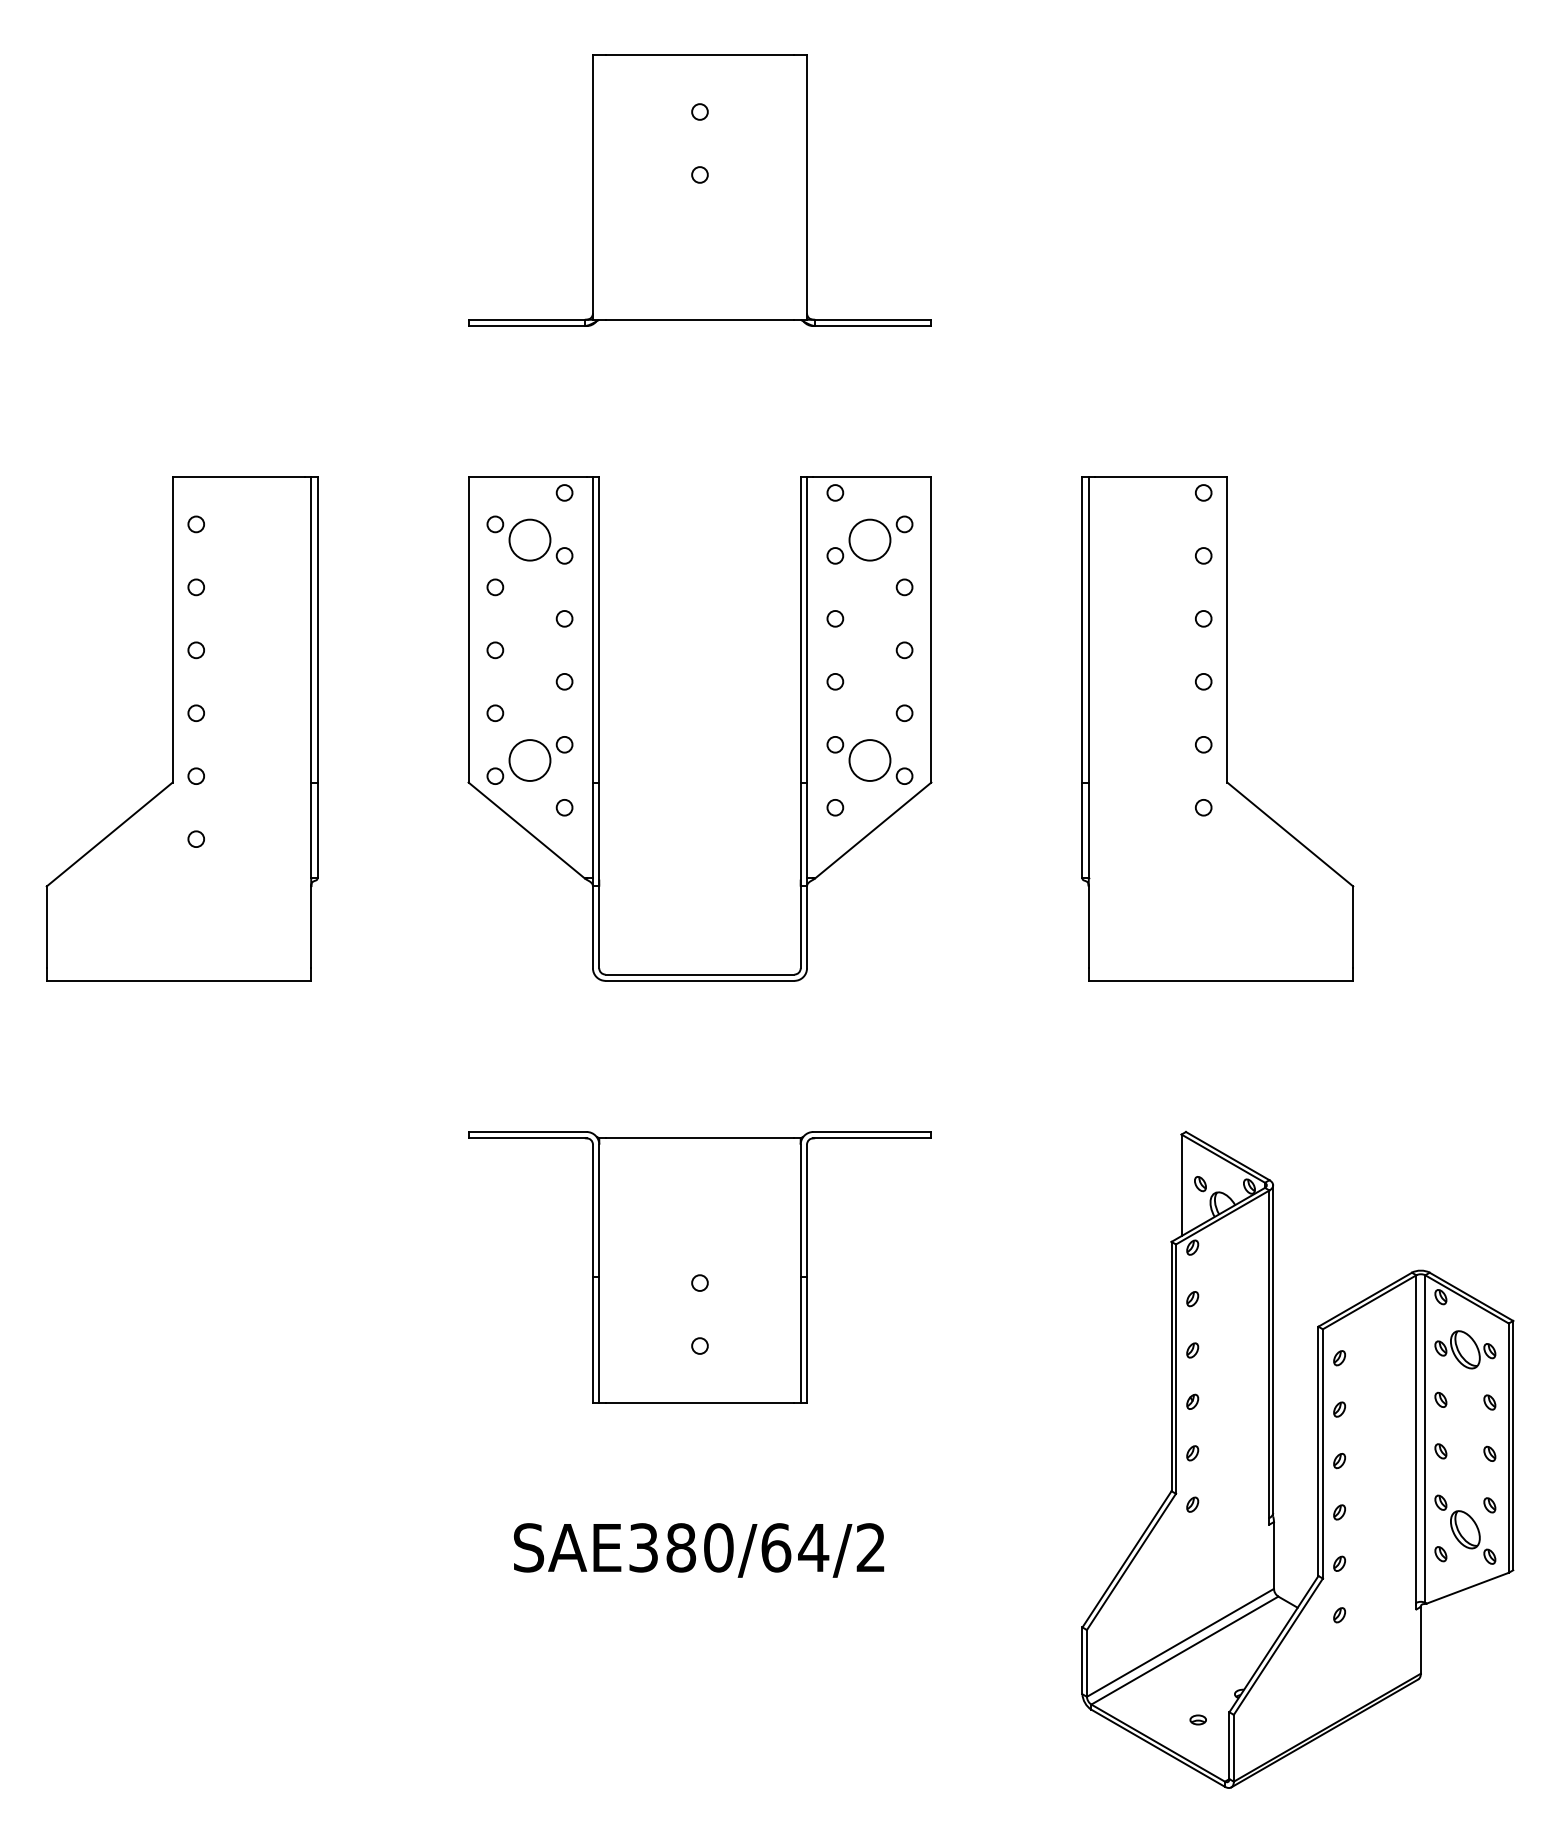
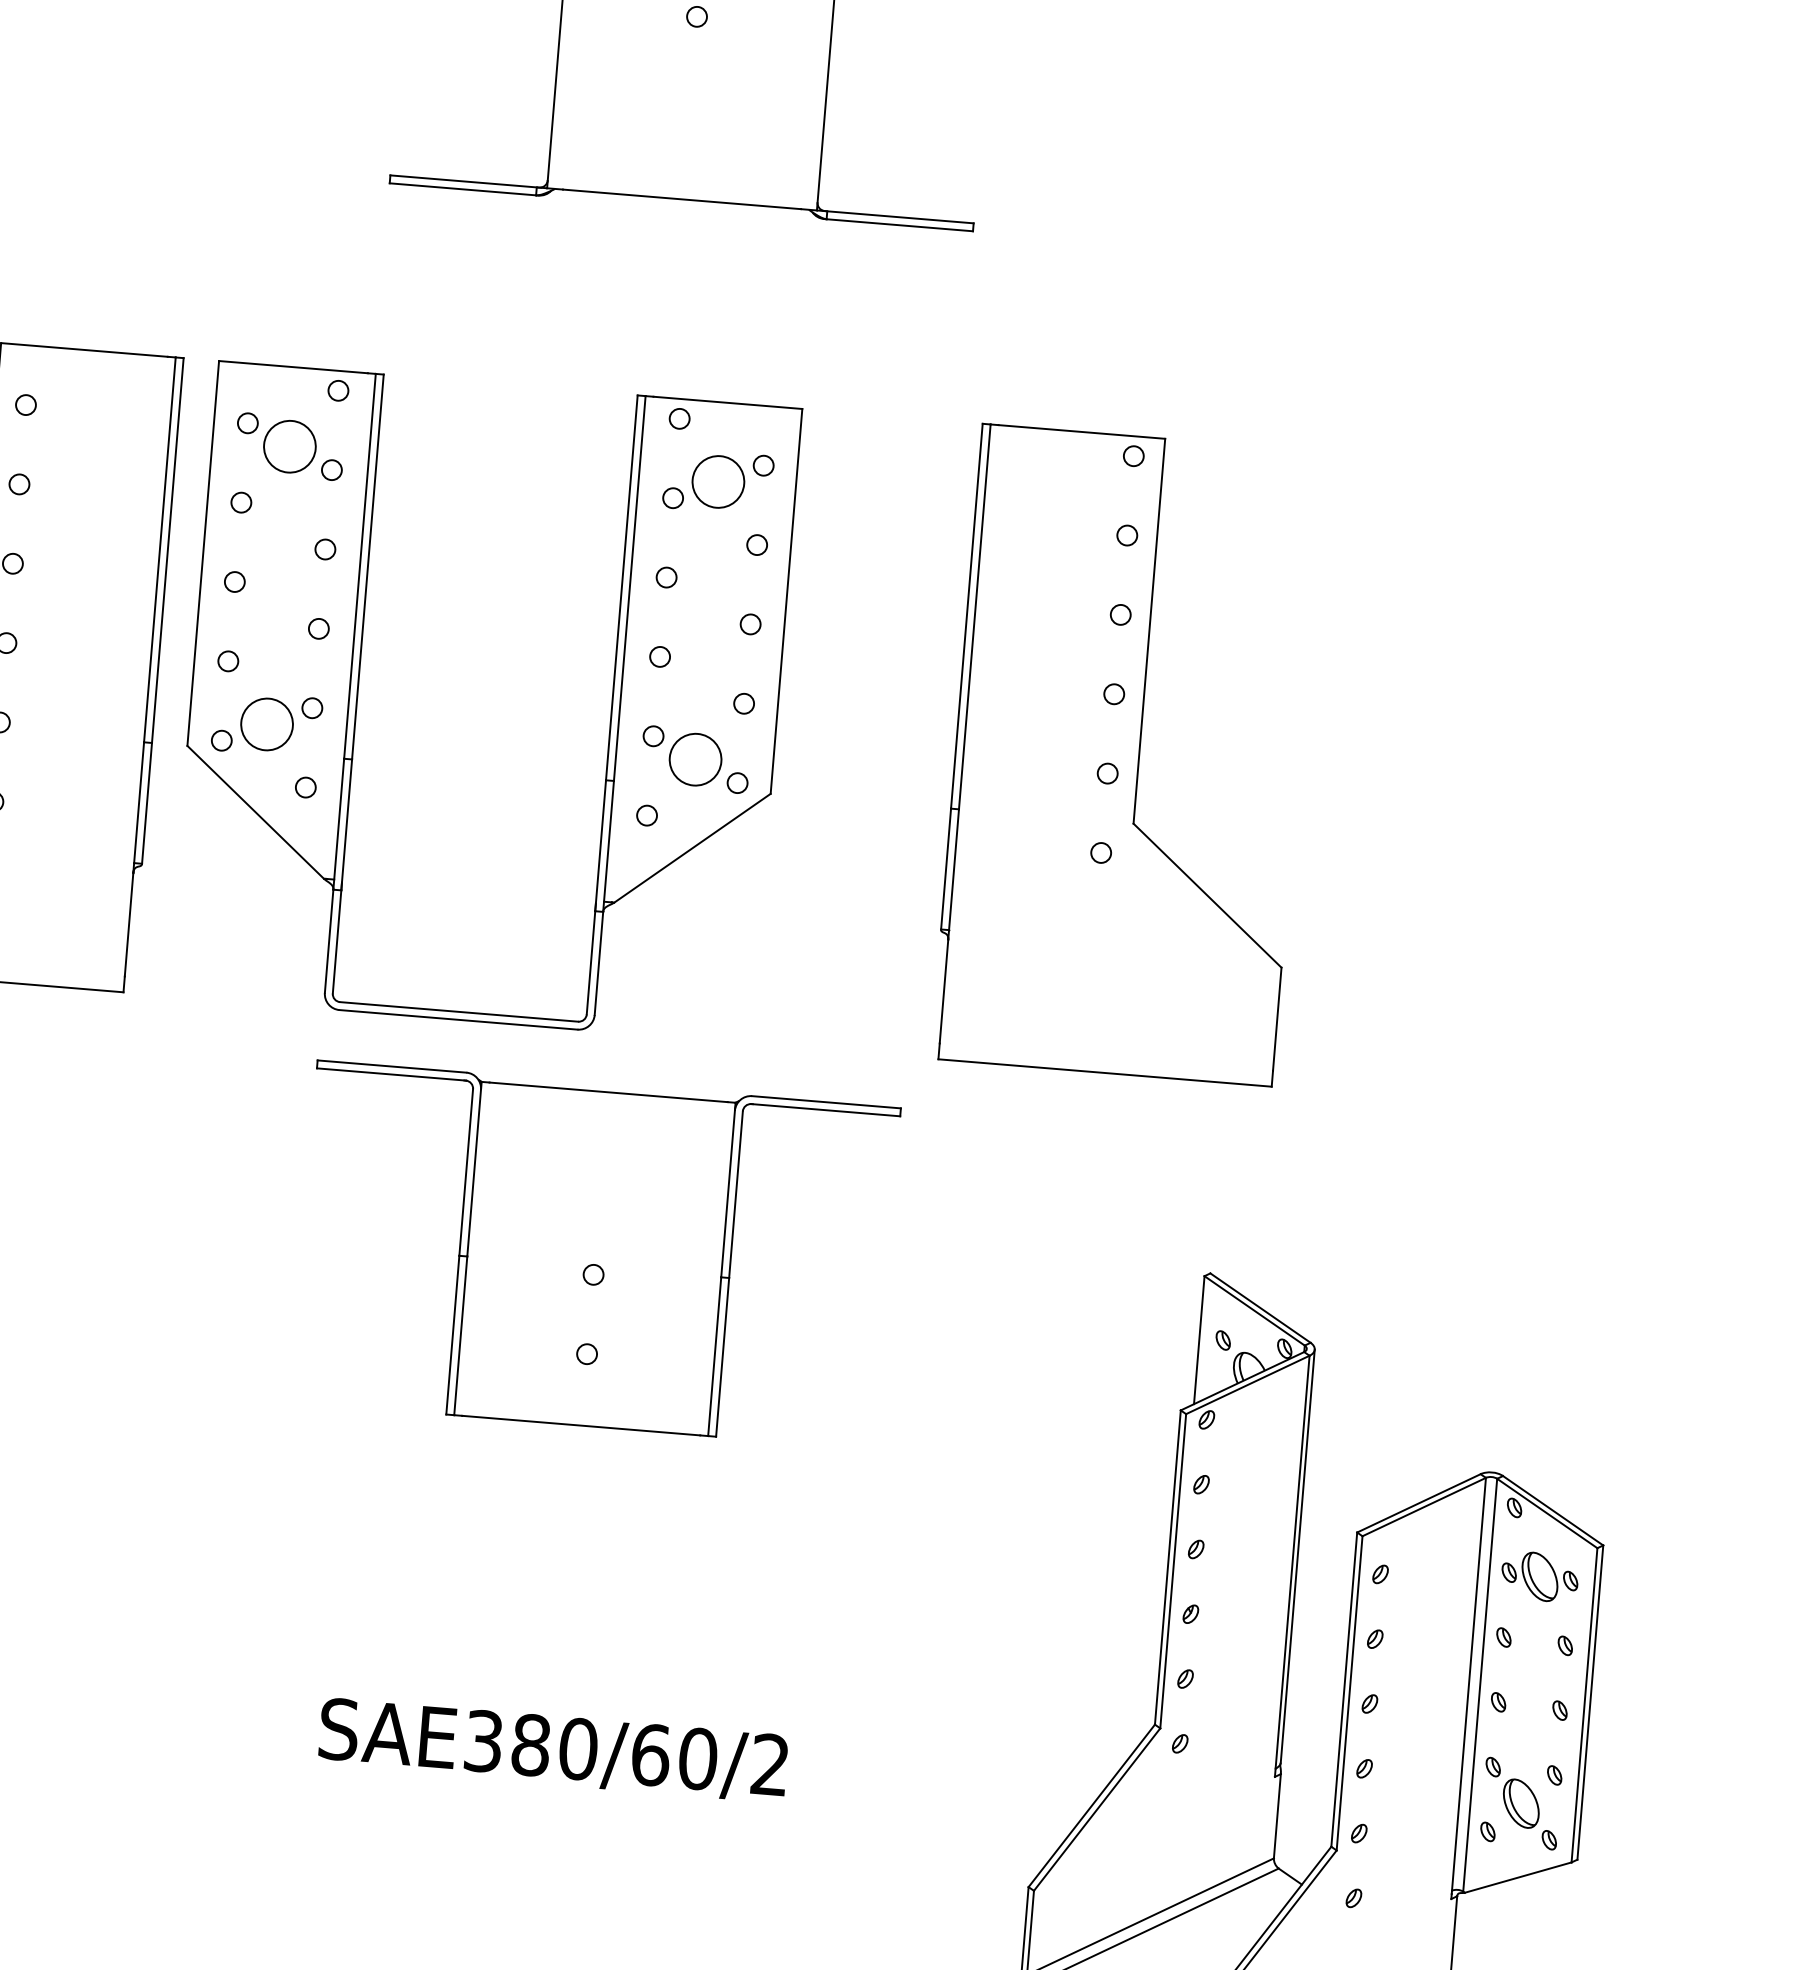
part: (599, 728) -> (358, 691), moved
part: (1217, 728) -> (1126, 754), moved
part: (699, 1267) -> (594, 1255), moved
text: (813, 1547) -> (697, 1758), SAE380/64/2 -> SAE380/60/2

